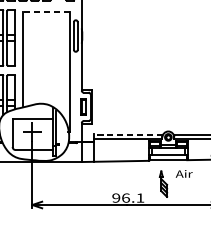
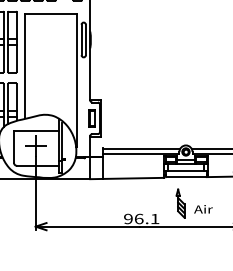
line: (45, 12) -> (50, 13), dashed -> solid
line: (128, 134) -> (141, 148), dashed -> solid
text: (184, 174) -> (203, 209), moved

